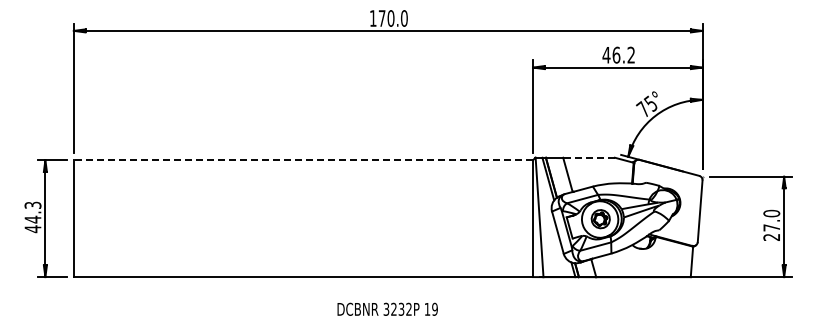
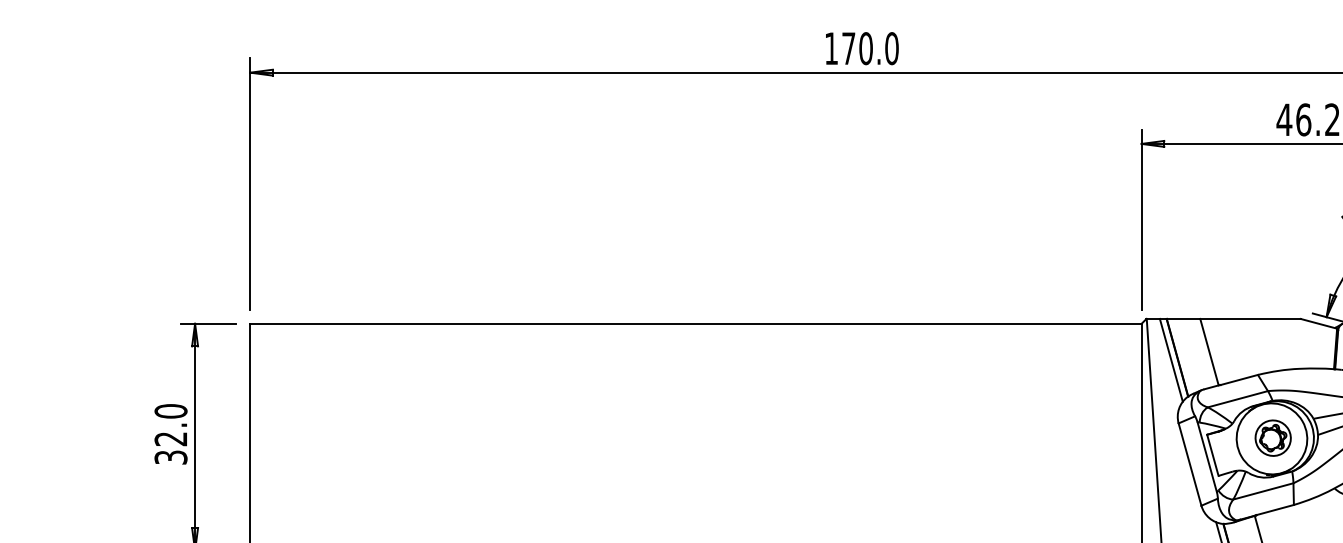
line: (589, 157) -> (1251, 318), dashed -> solid
line: (303, 160) -> (696, 324), dashed -> solid
text: (32, 217) -> (170, 434), 44.3 -> 32.0

